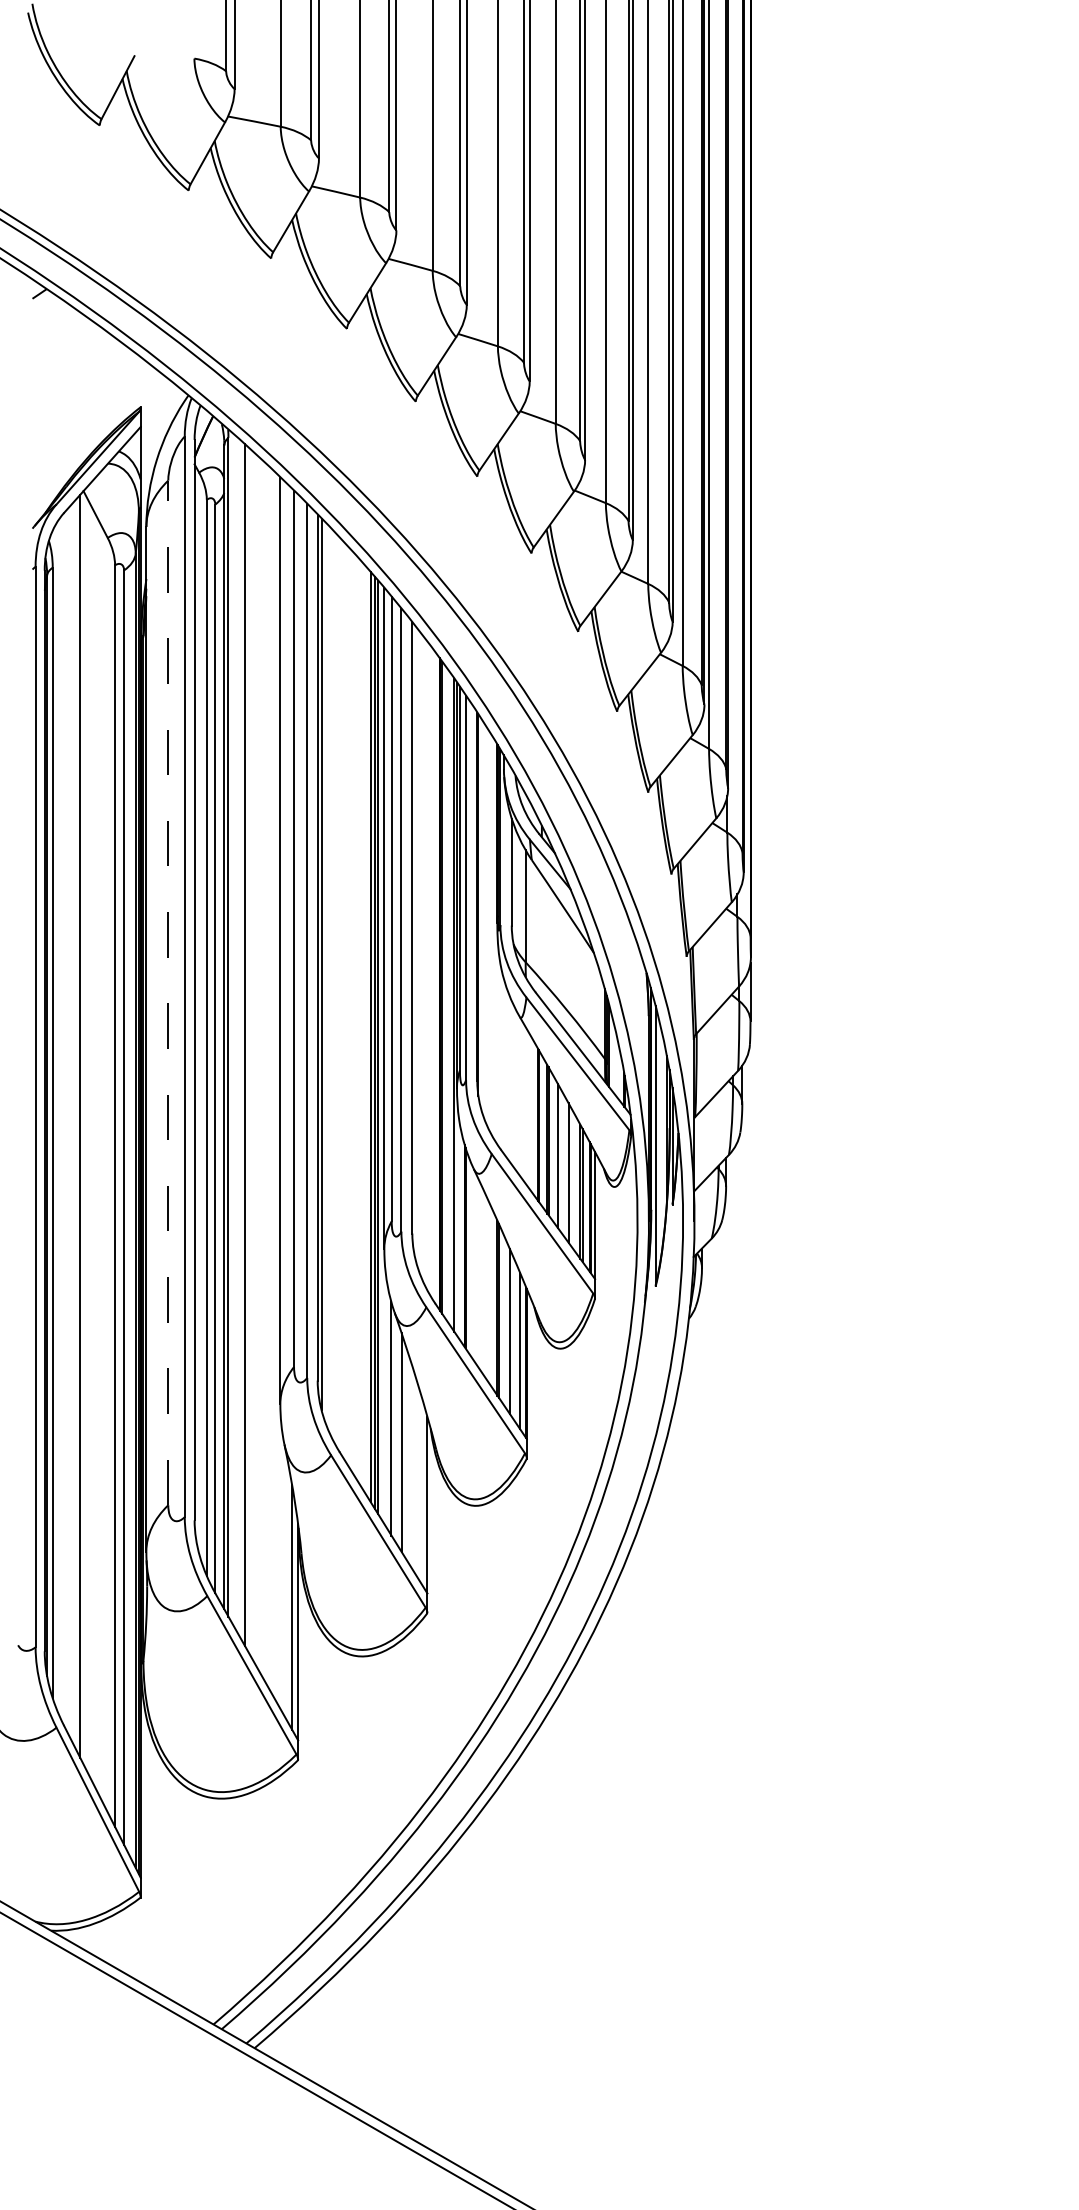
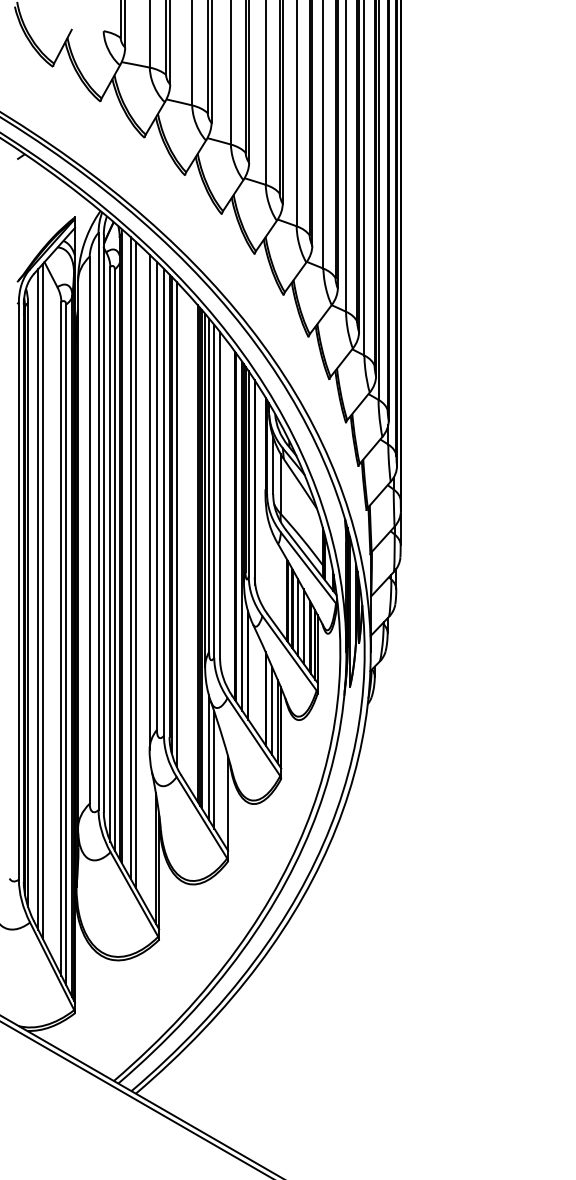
line: (330, 982) -> (176, 524), added
line: (167, 993) -> (89, 530), dashed -> solid
line: (253, 1057) -> (135, 564), added
line: (72, 1122) -> (38, 599), added

